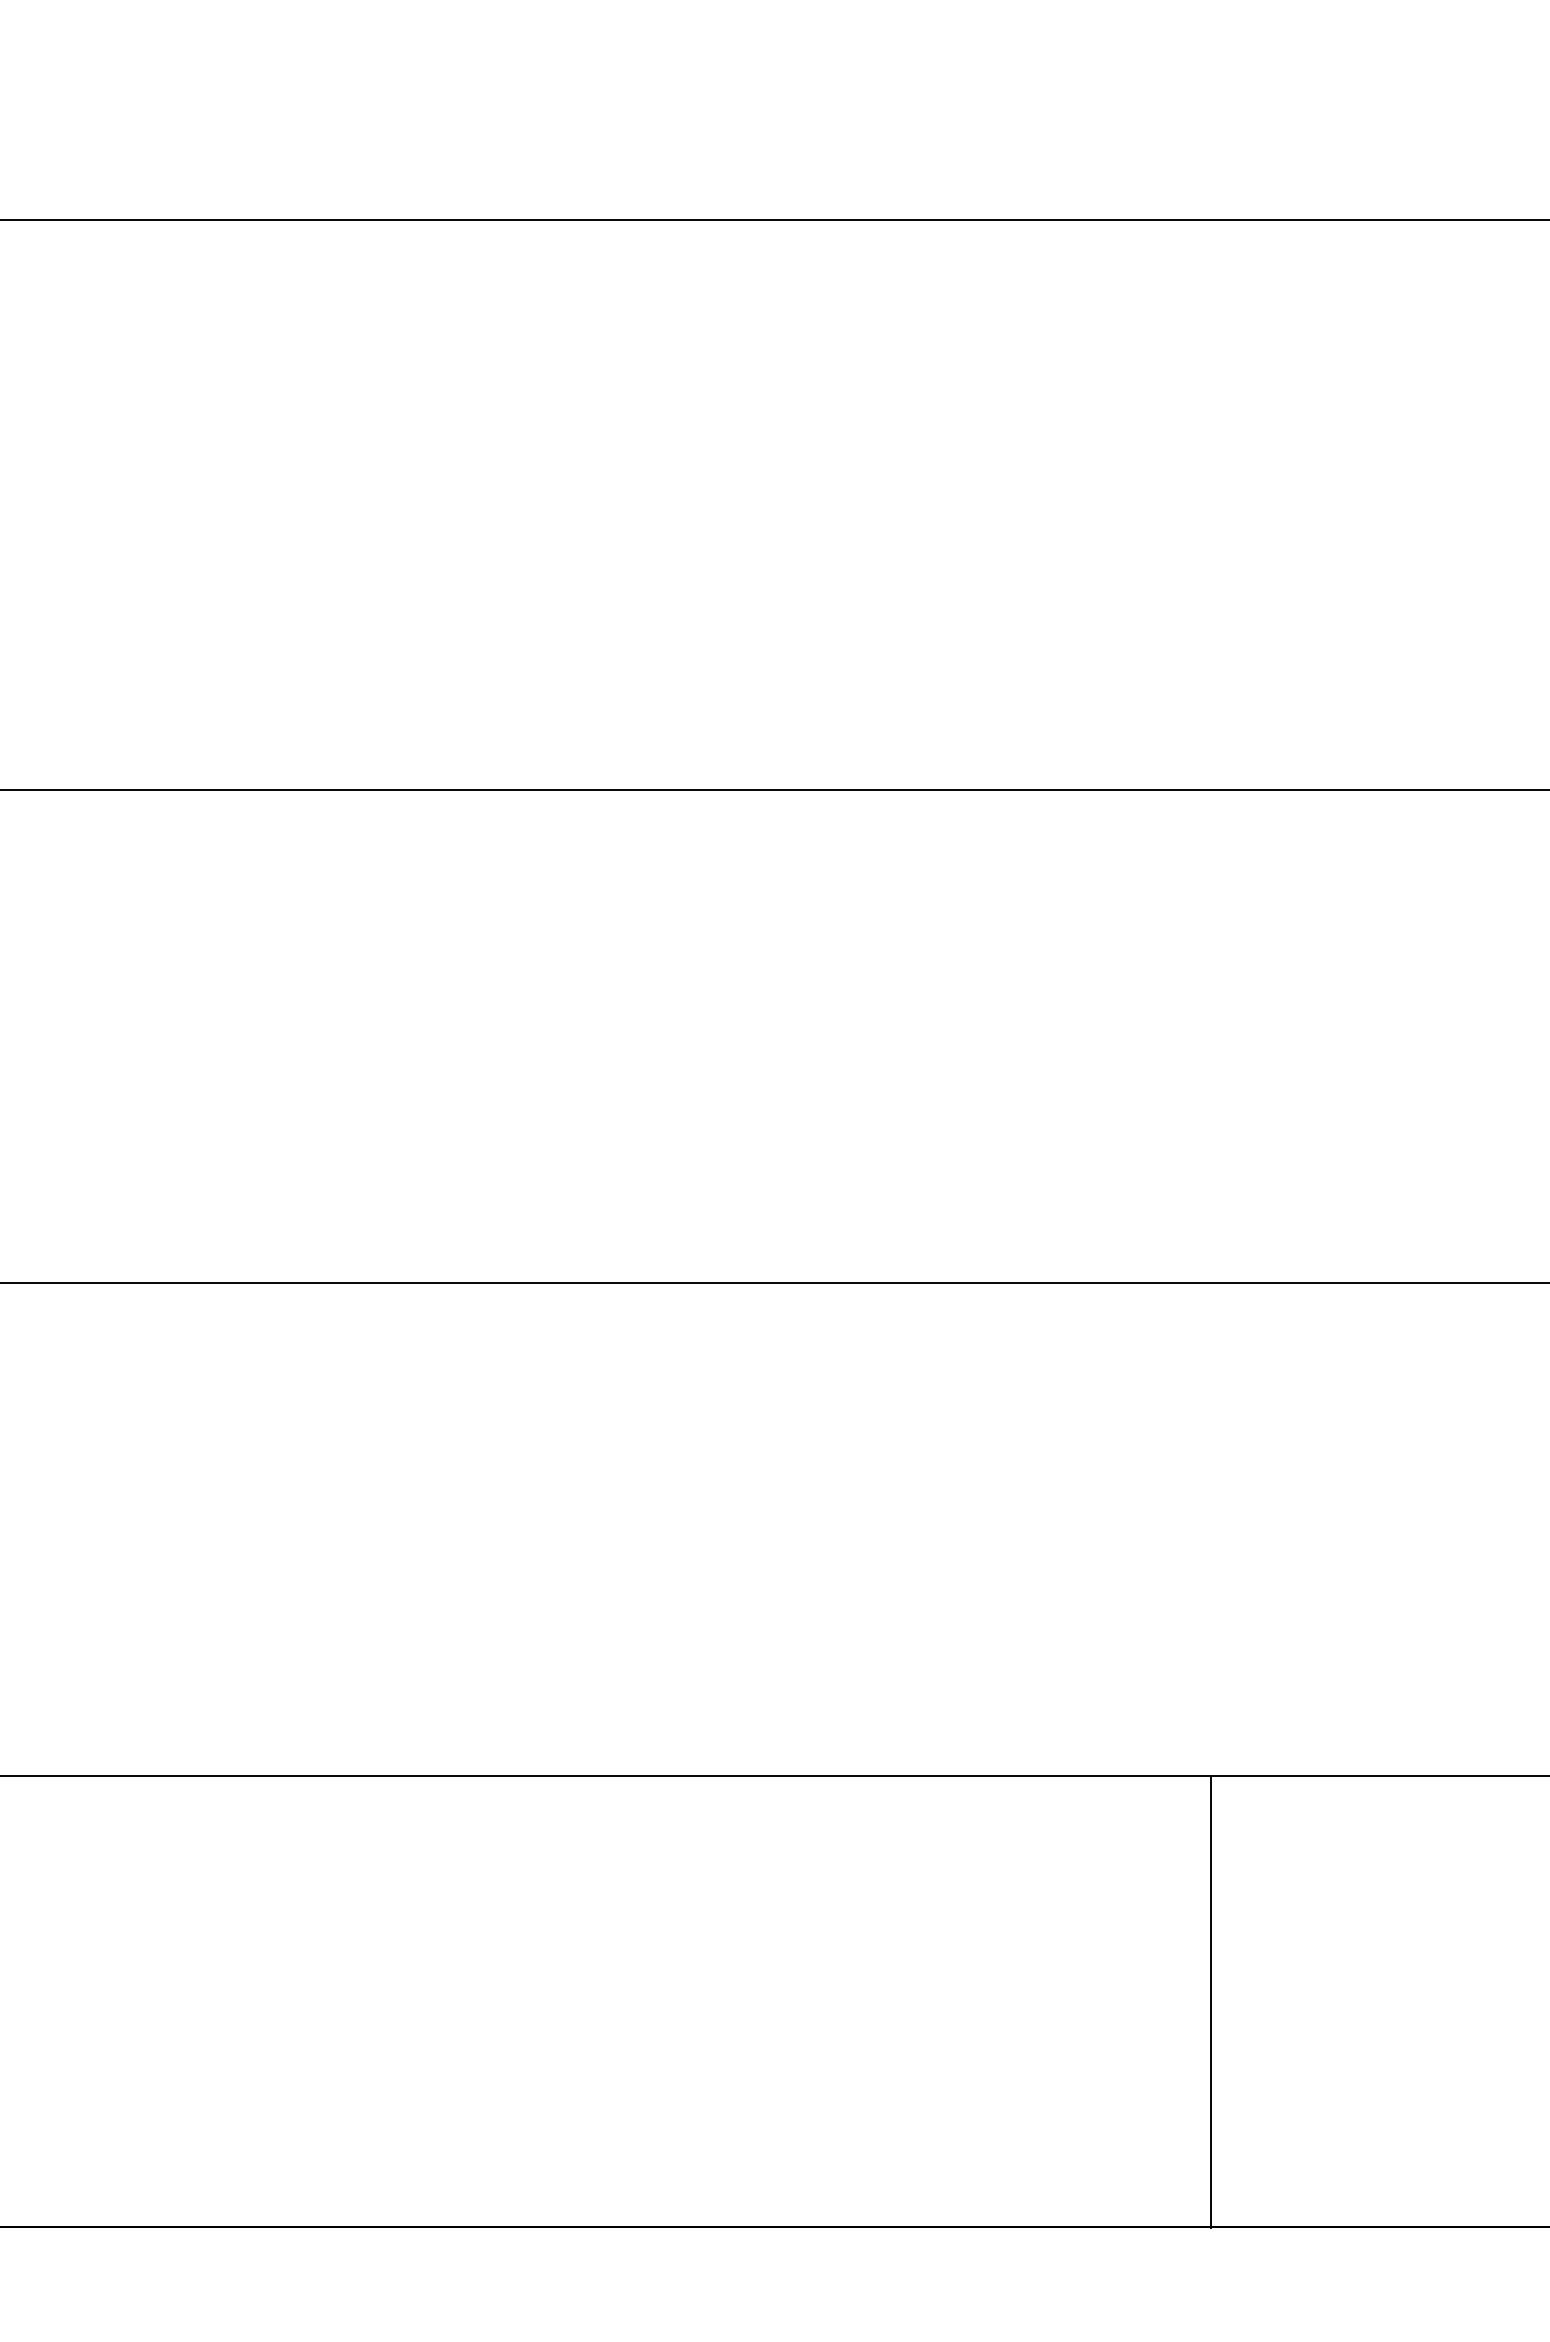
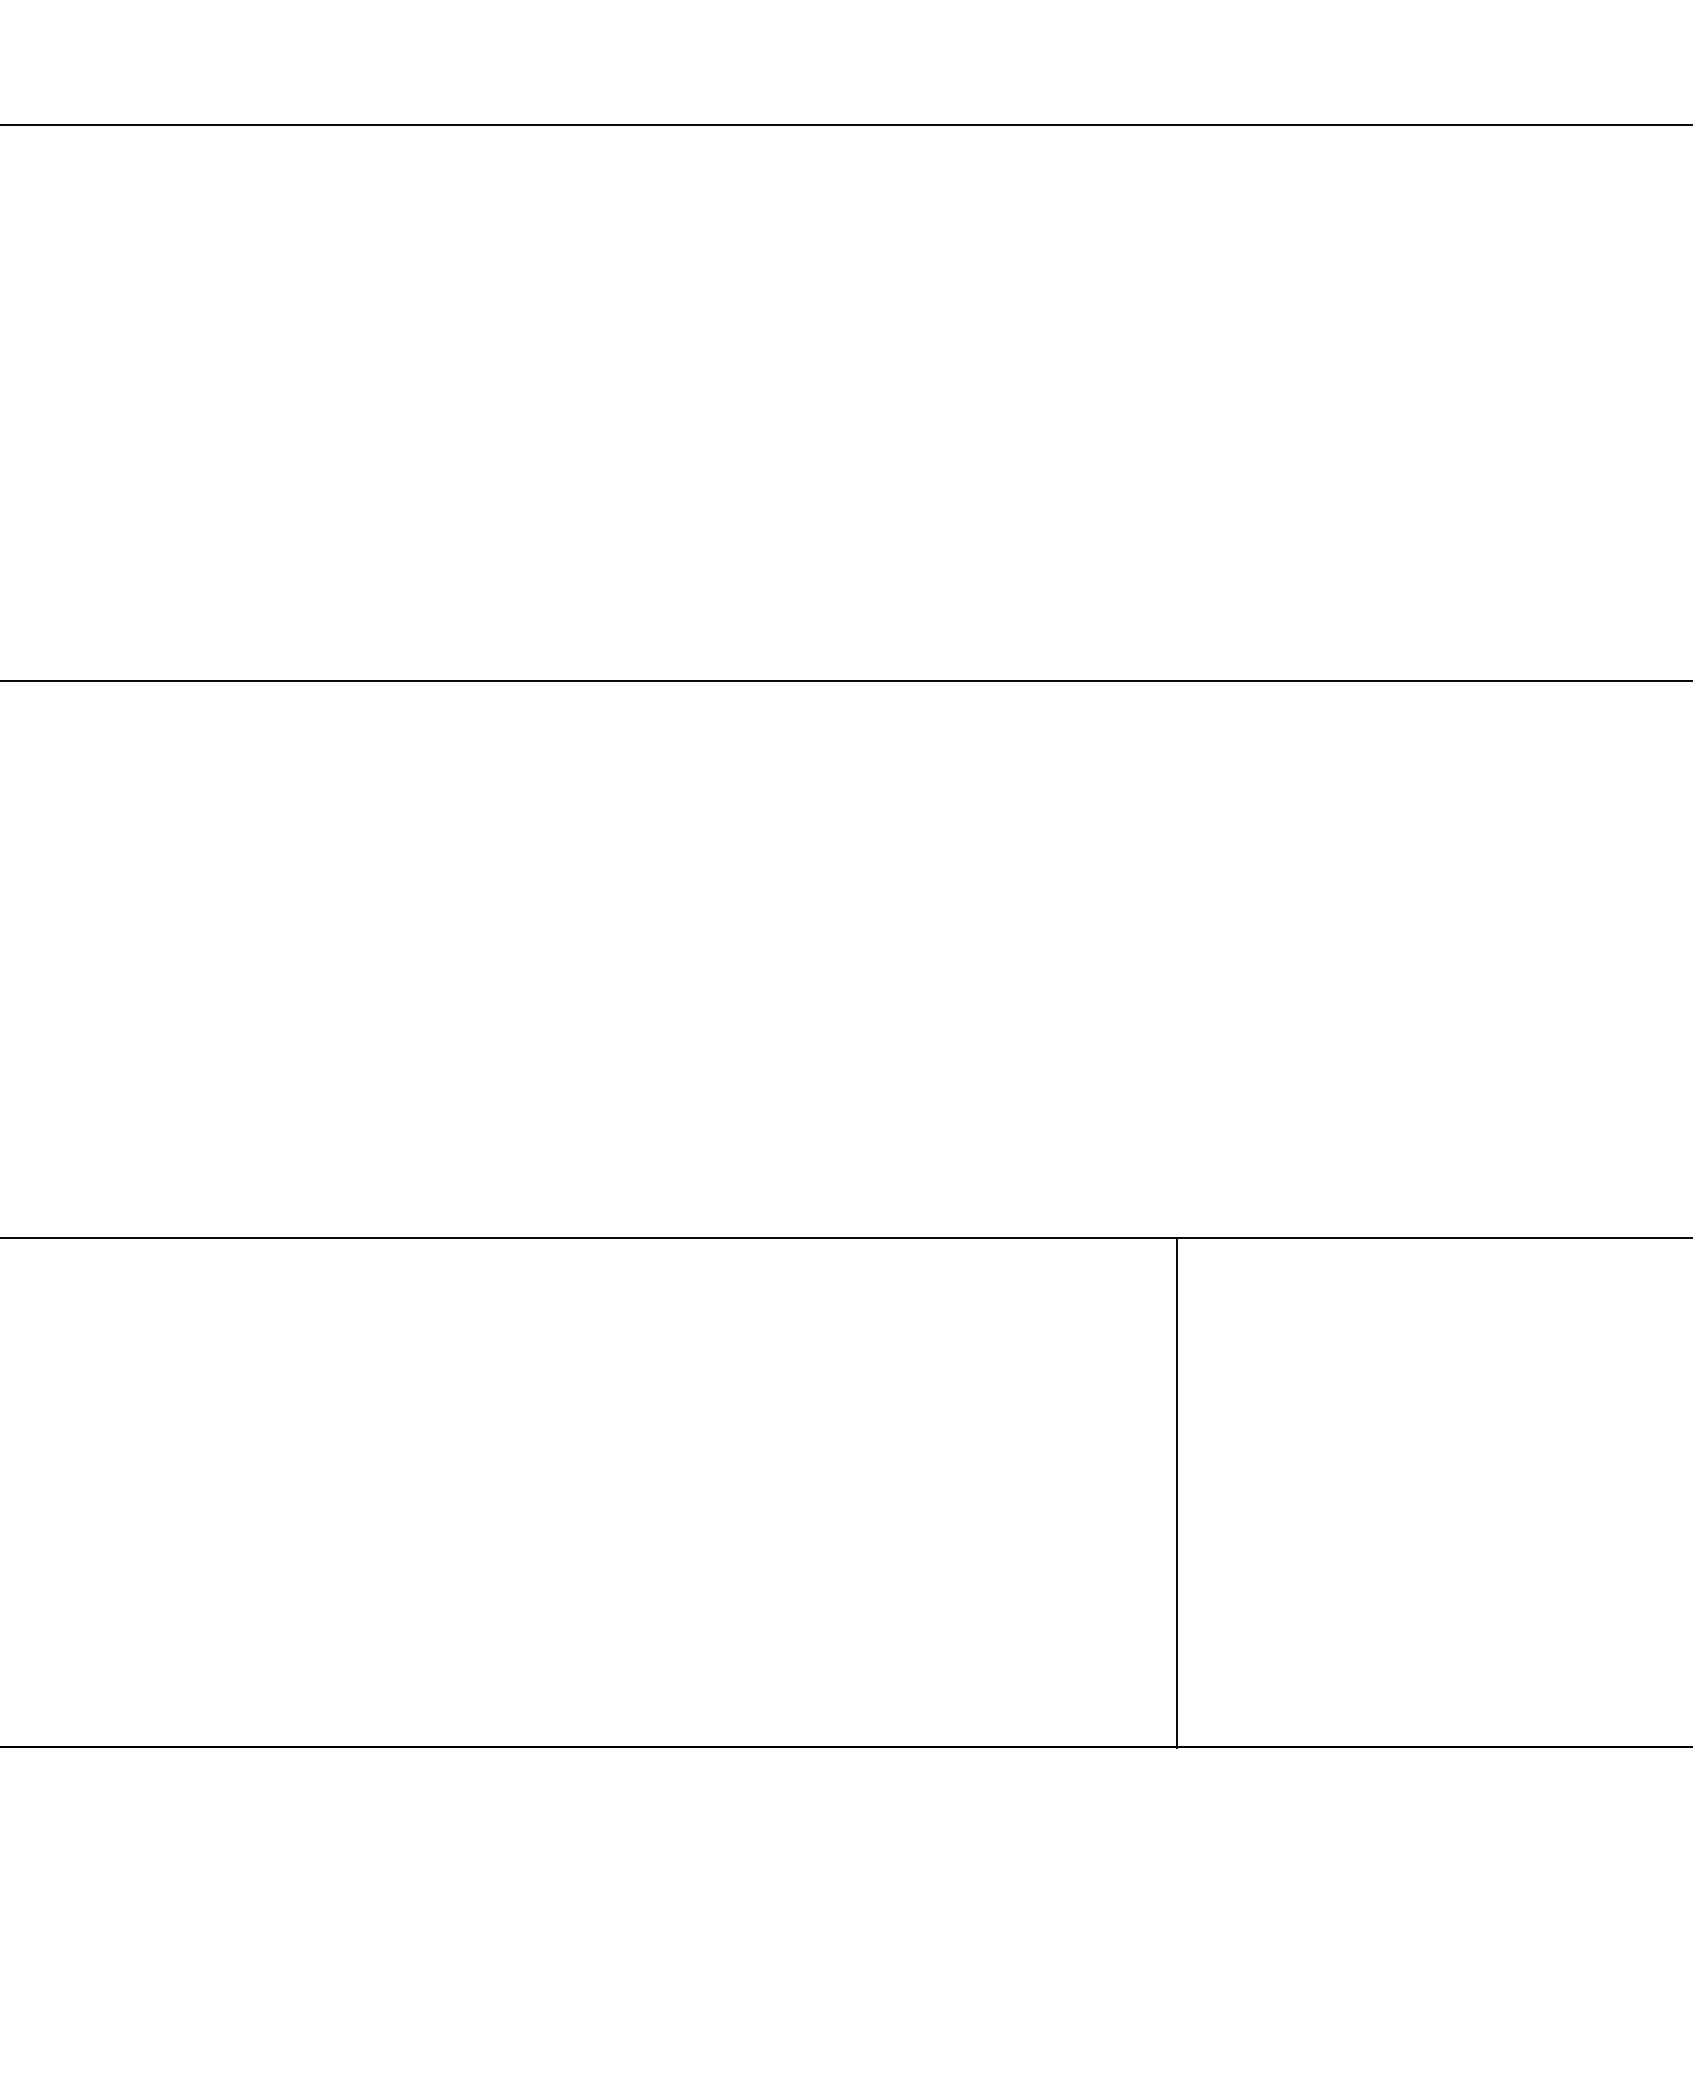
line: (1211, 2002) -> (1177, 1493), moved

